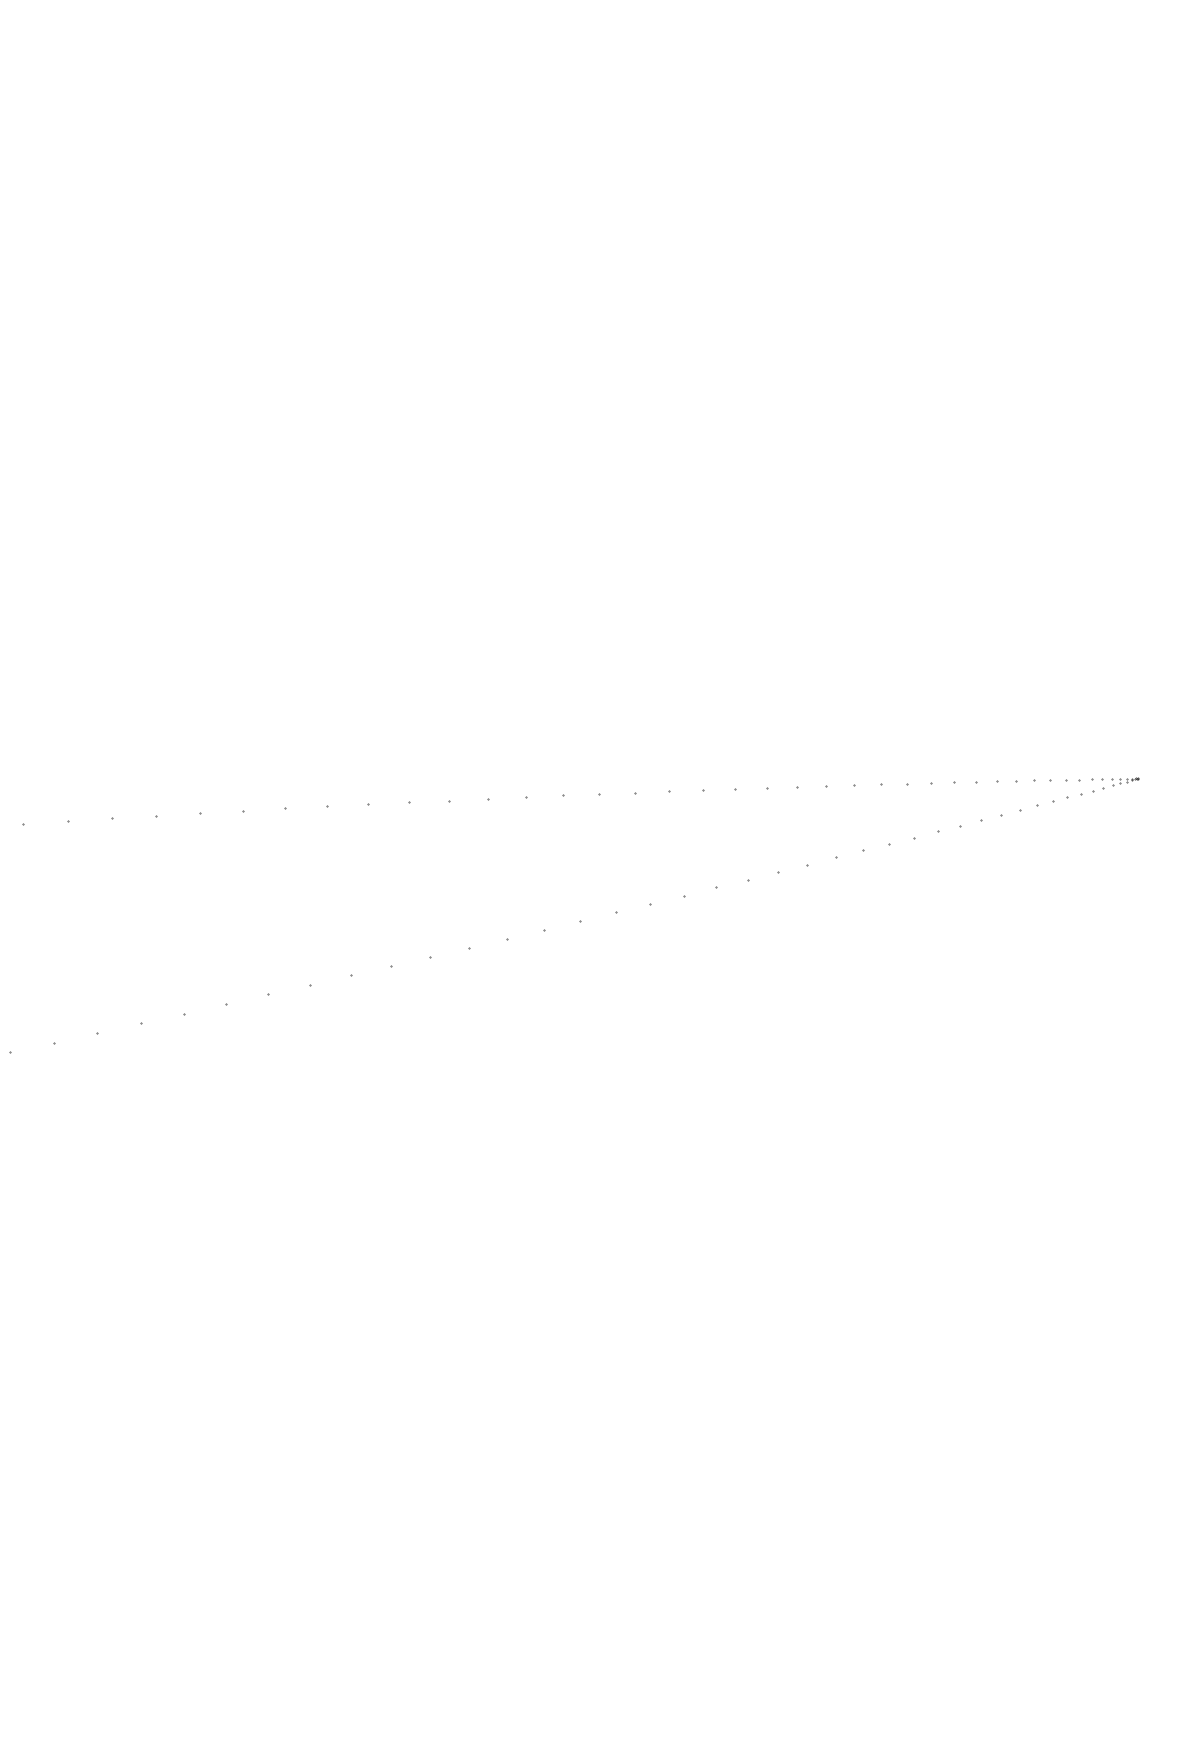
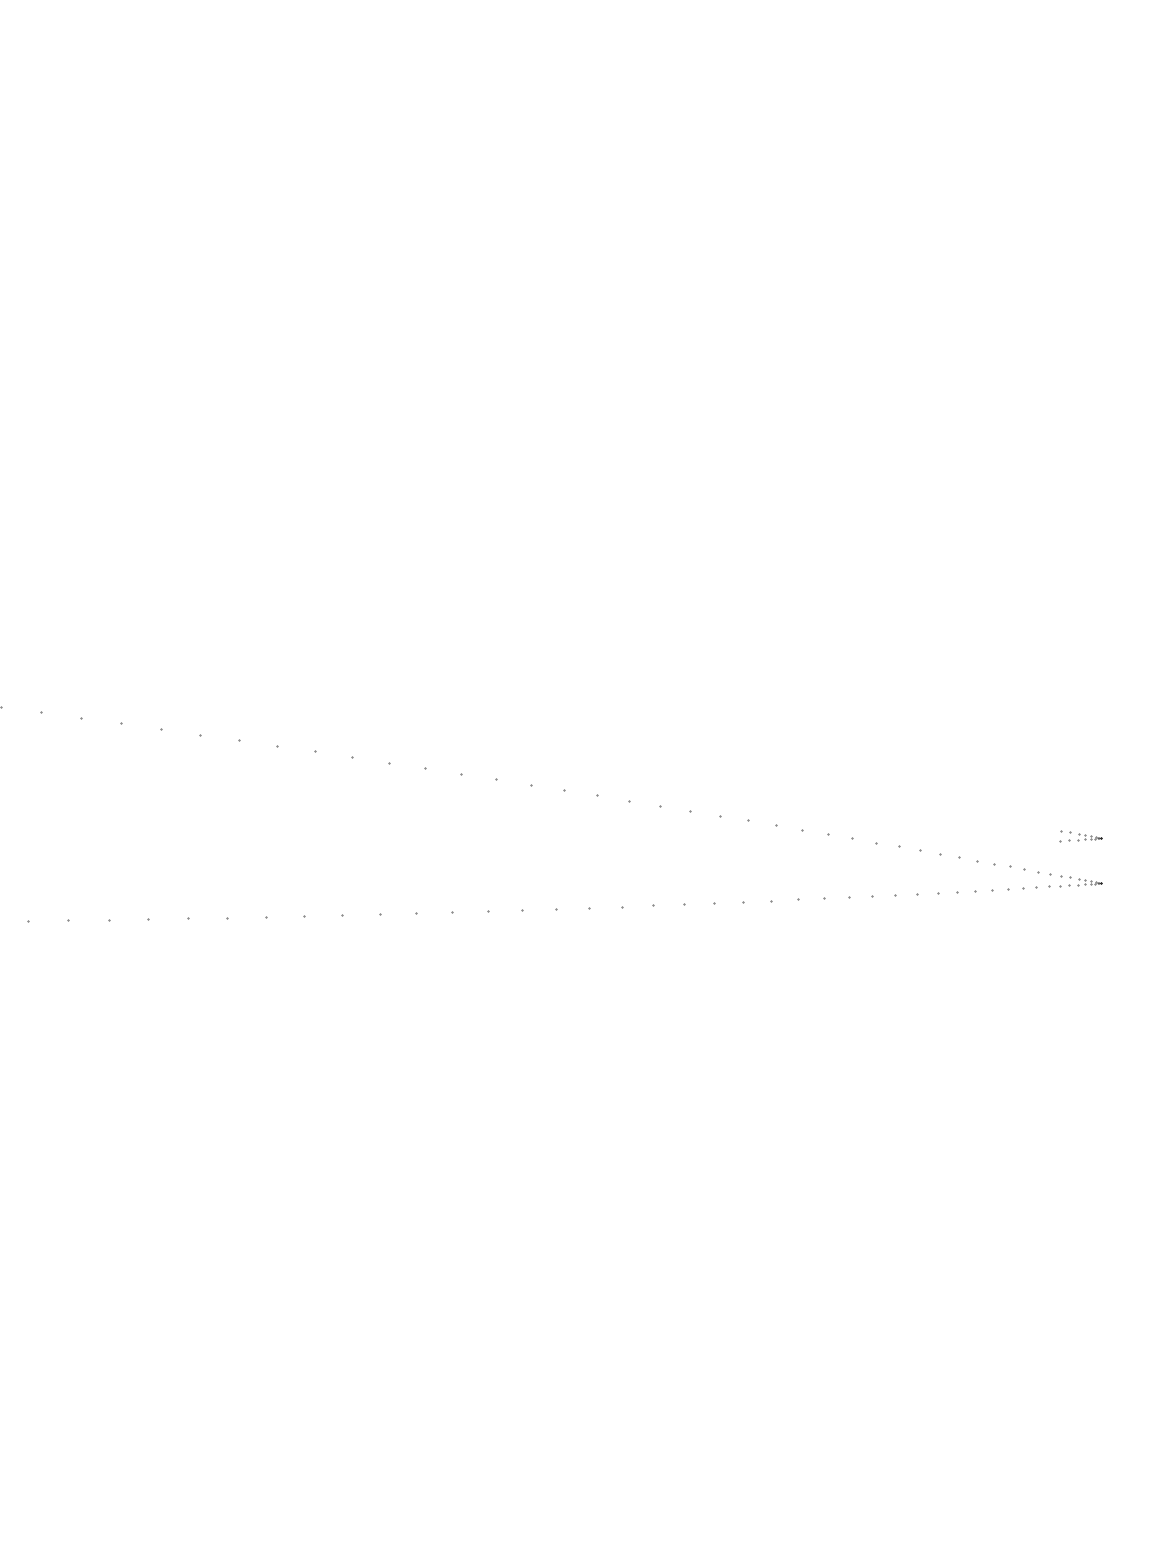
part: (1104, 731) -> (1080, 836), added

